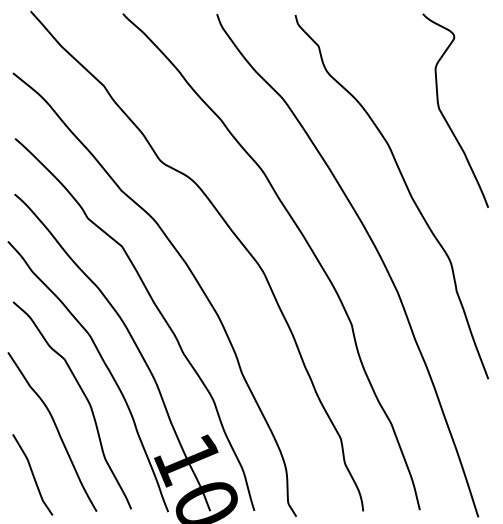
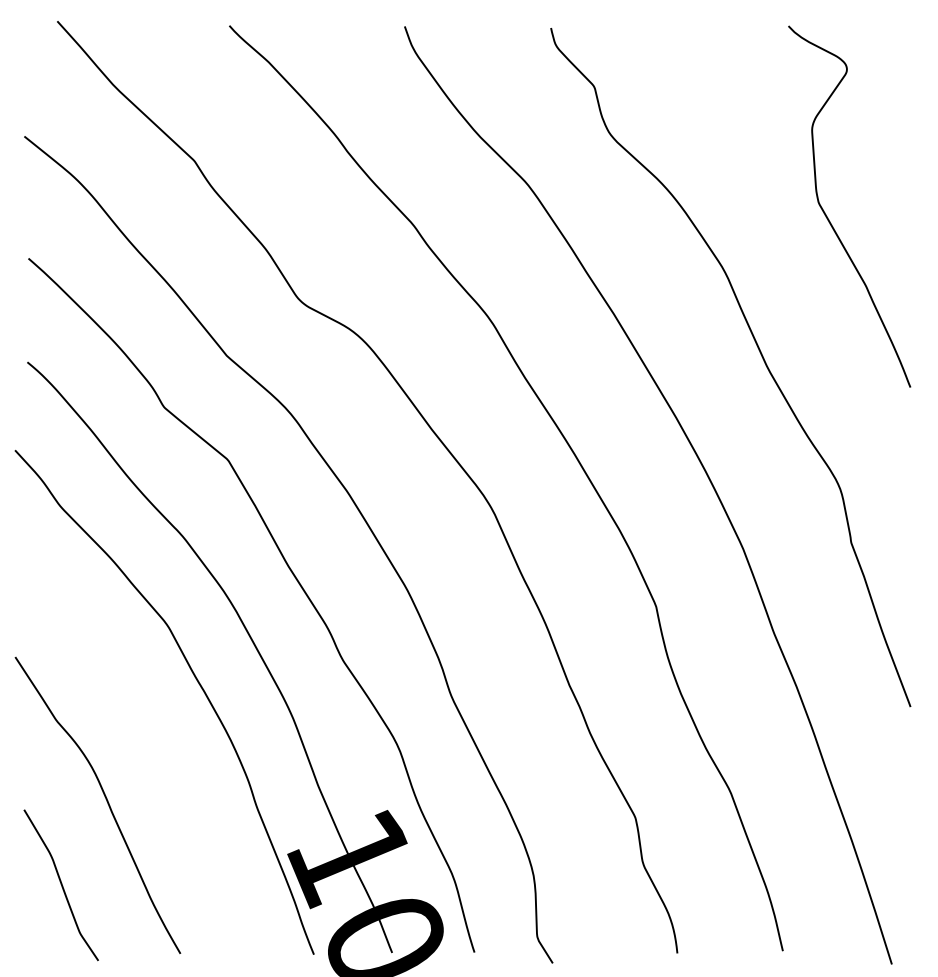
curve: (85, 398) -> (159, 742), removed

